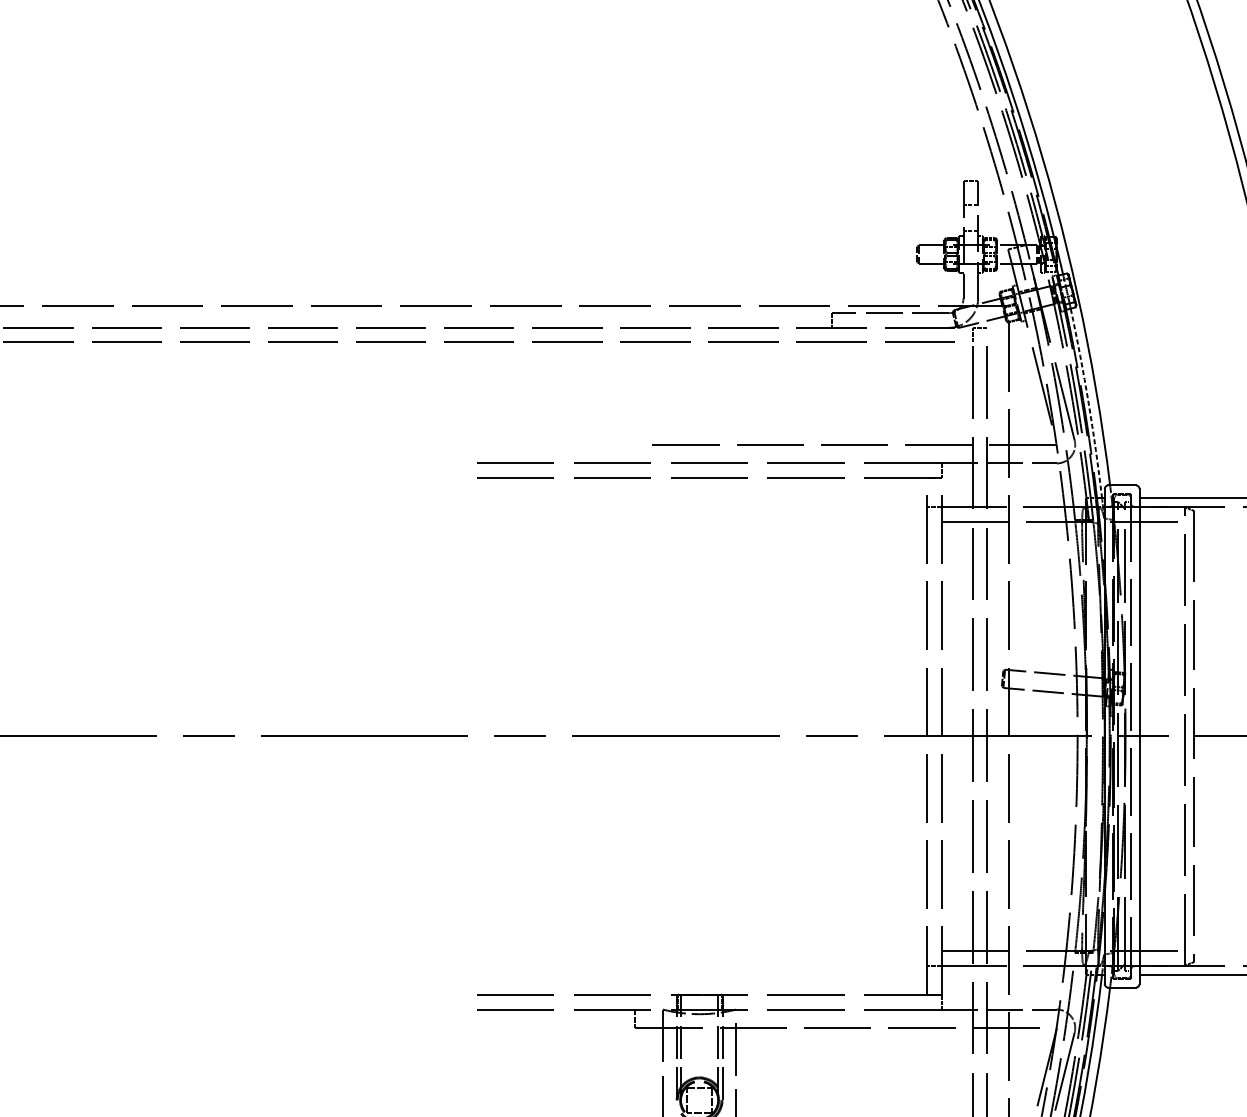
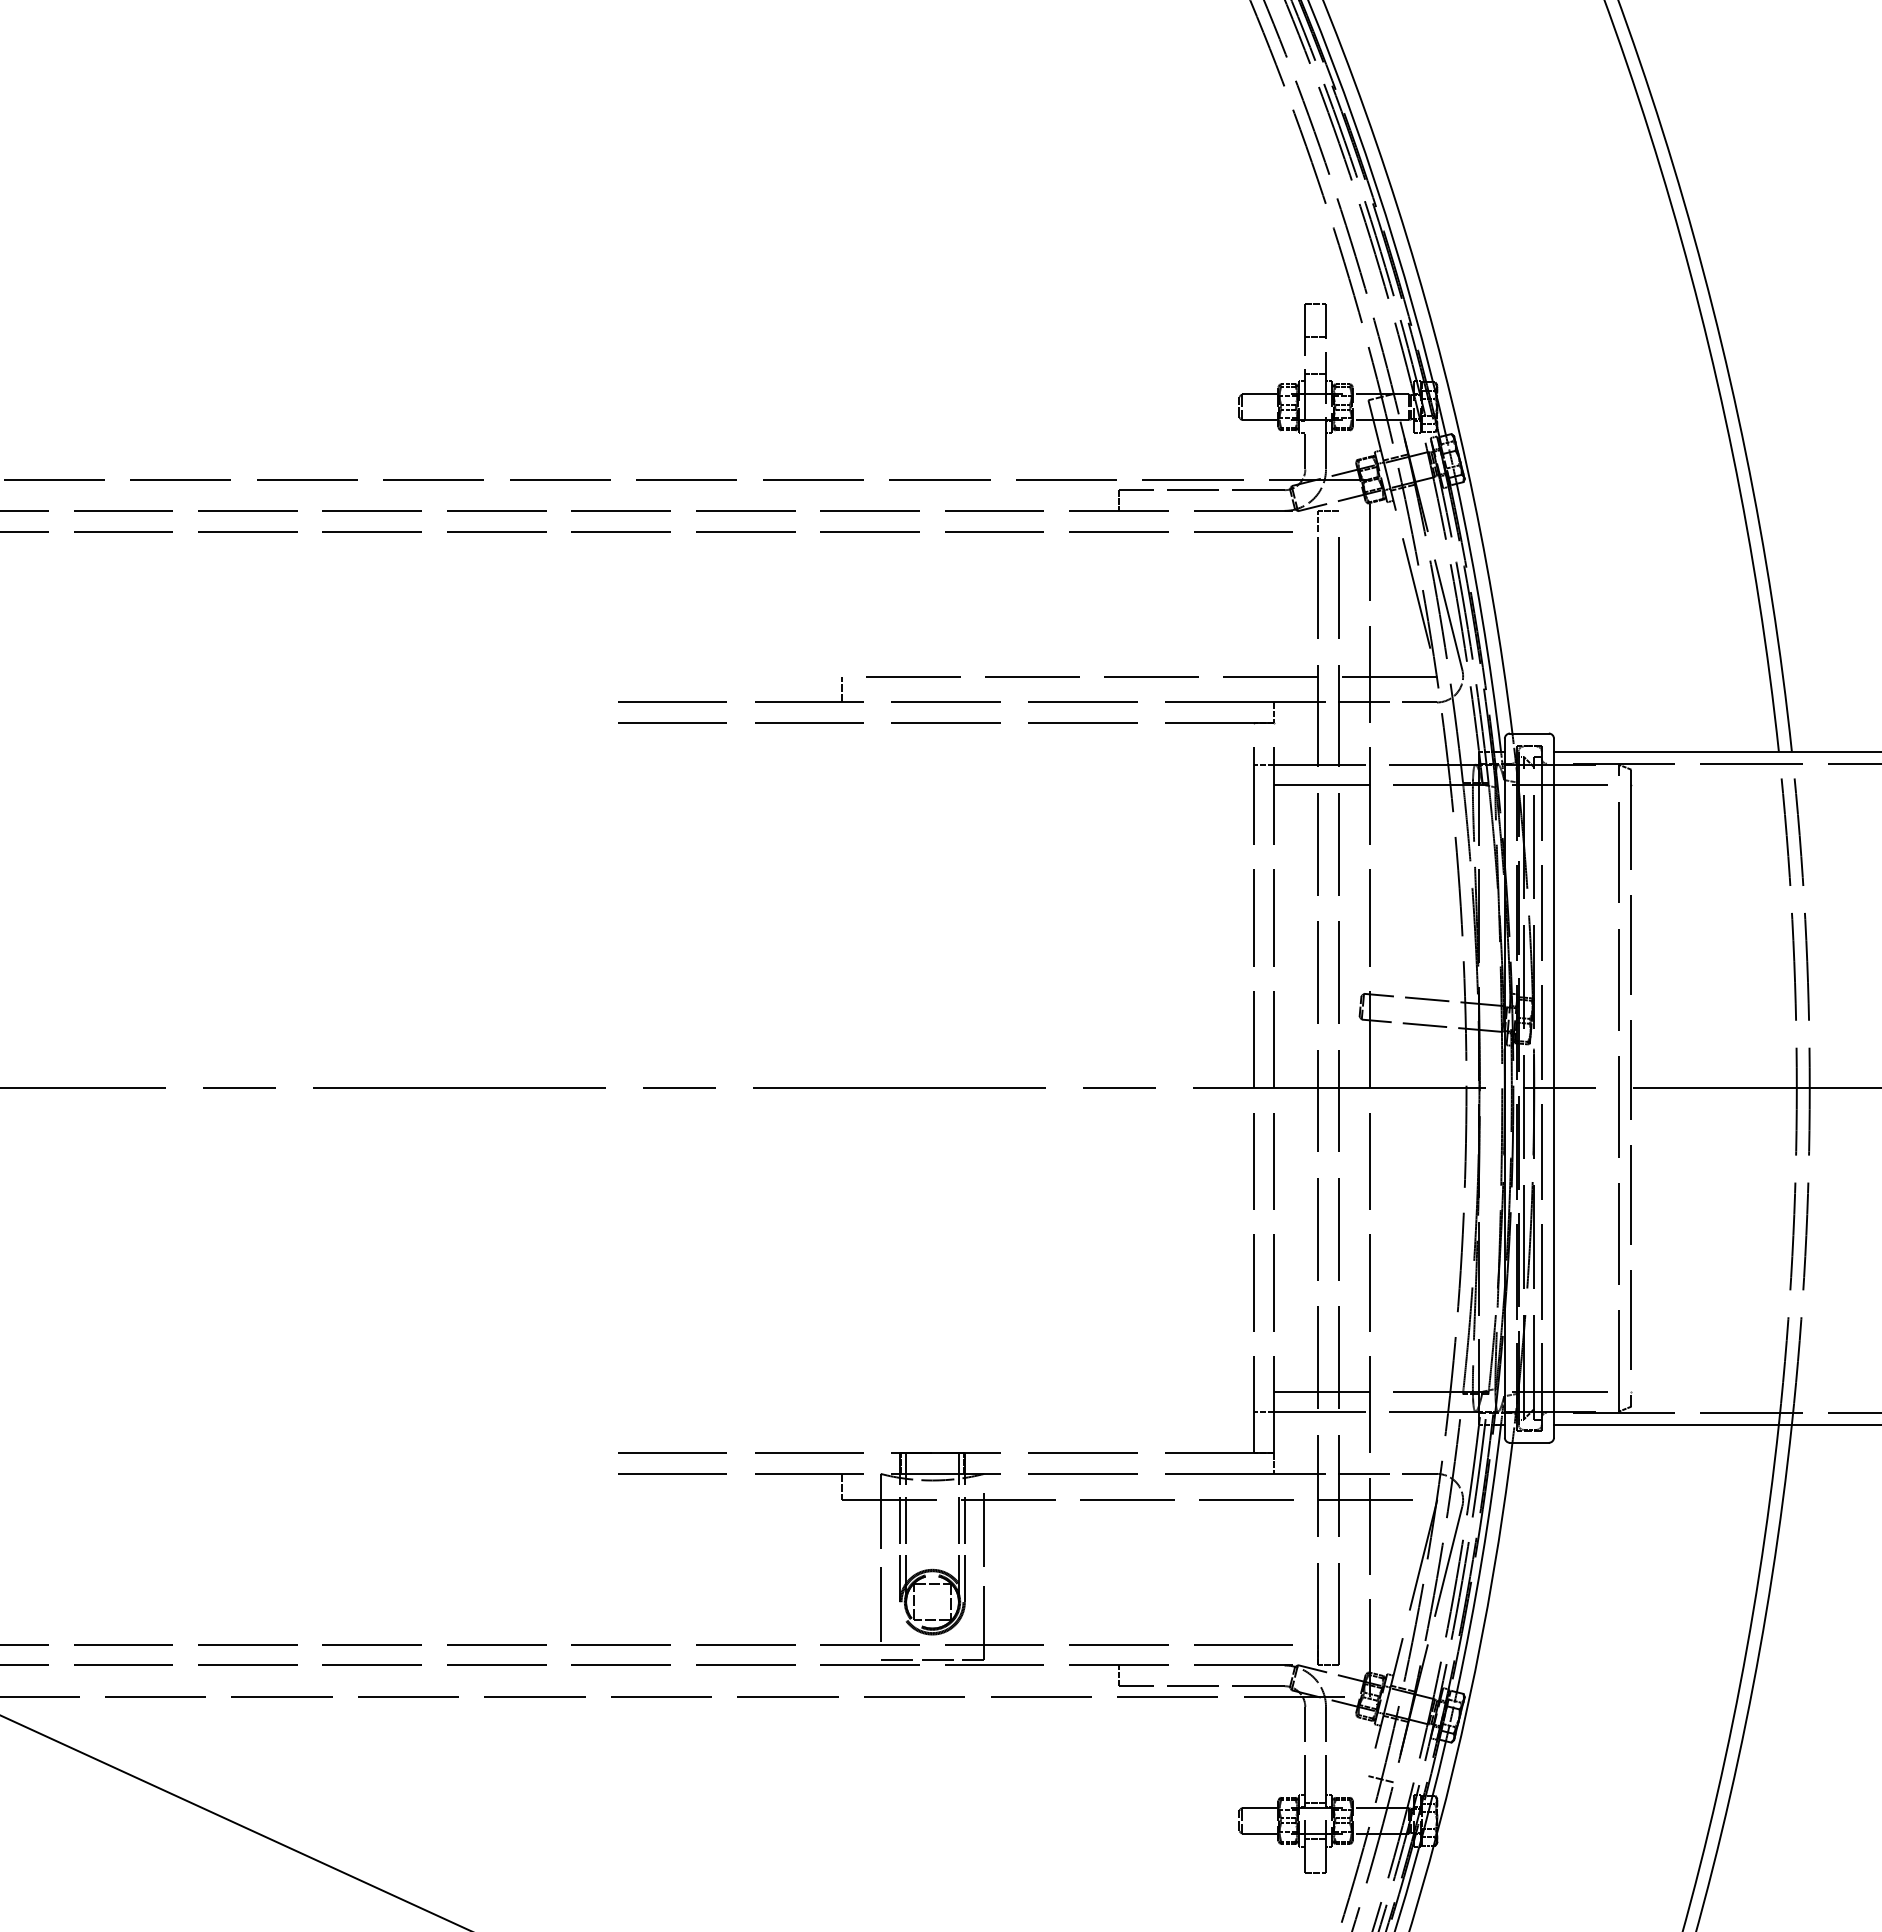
arc: (1088, 403) -> (1482, 617), dashed -> solid
line: (635, 454) -> (841, 689), added

